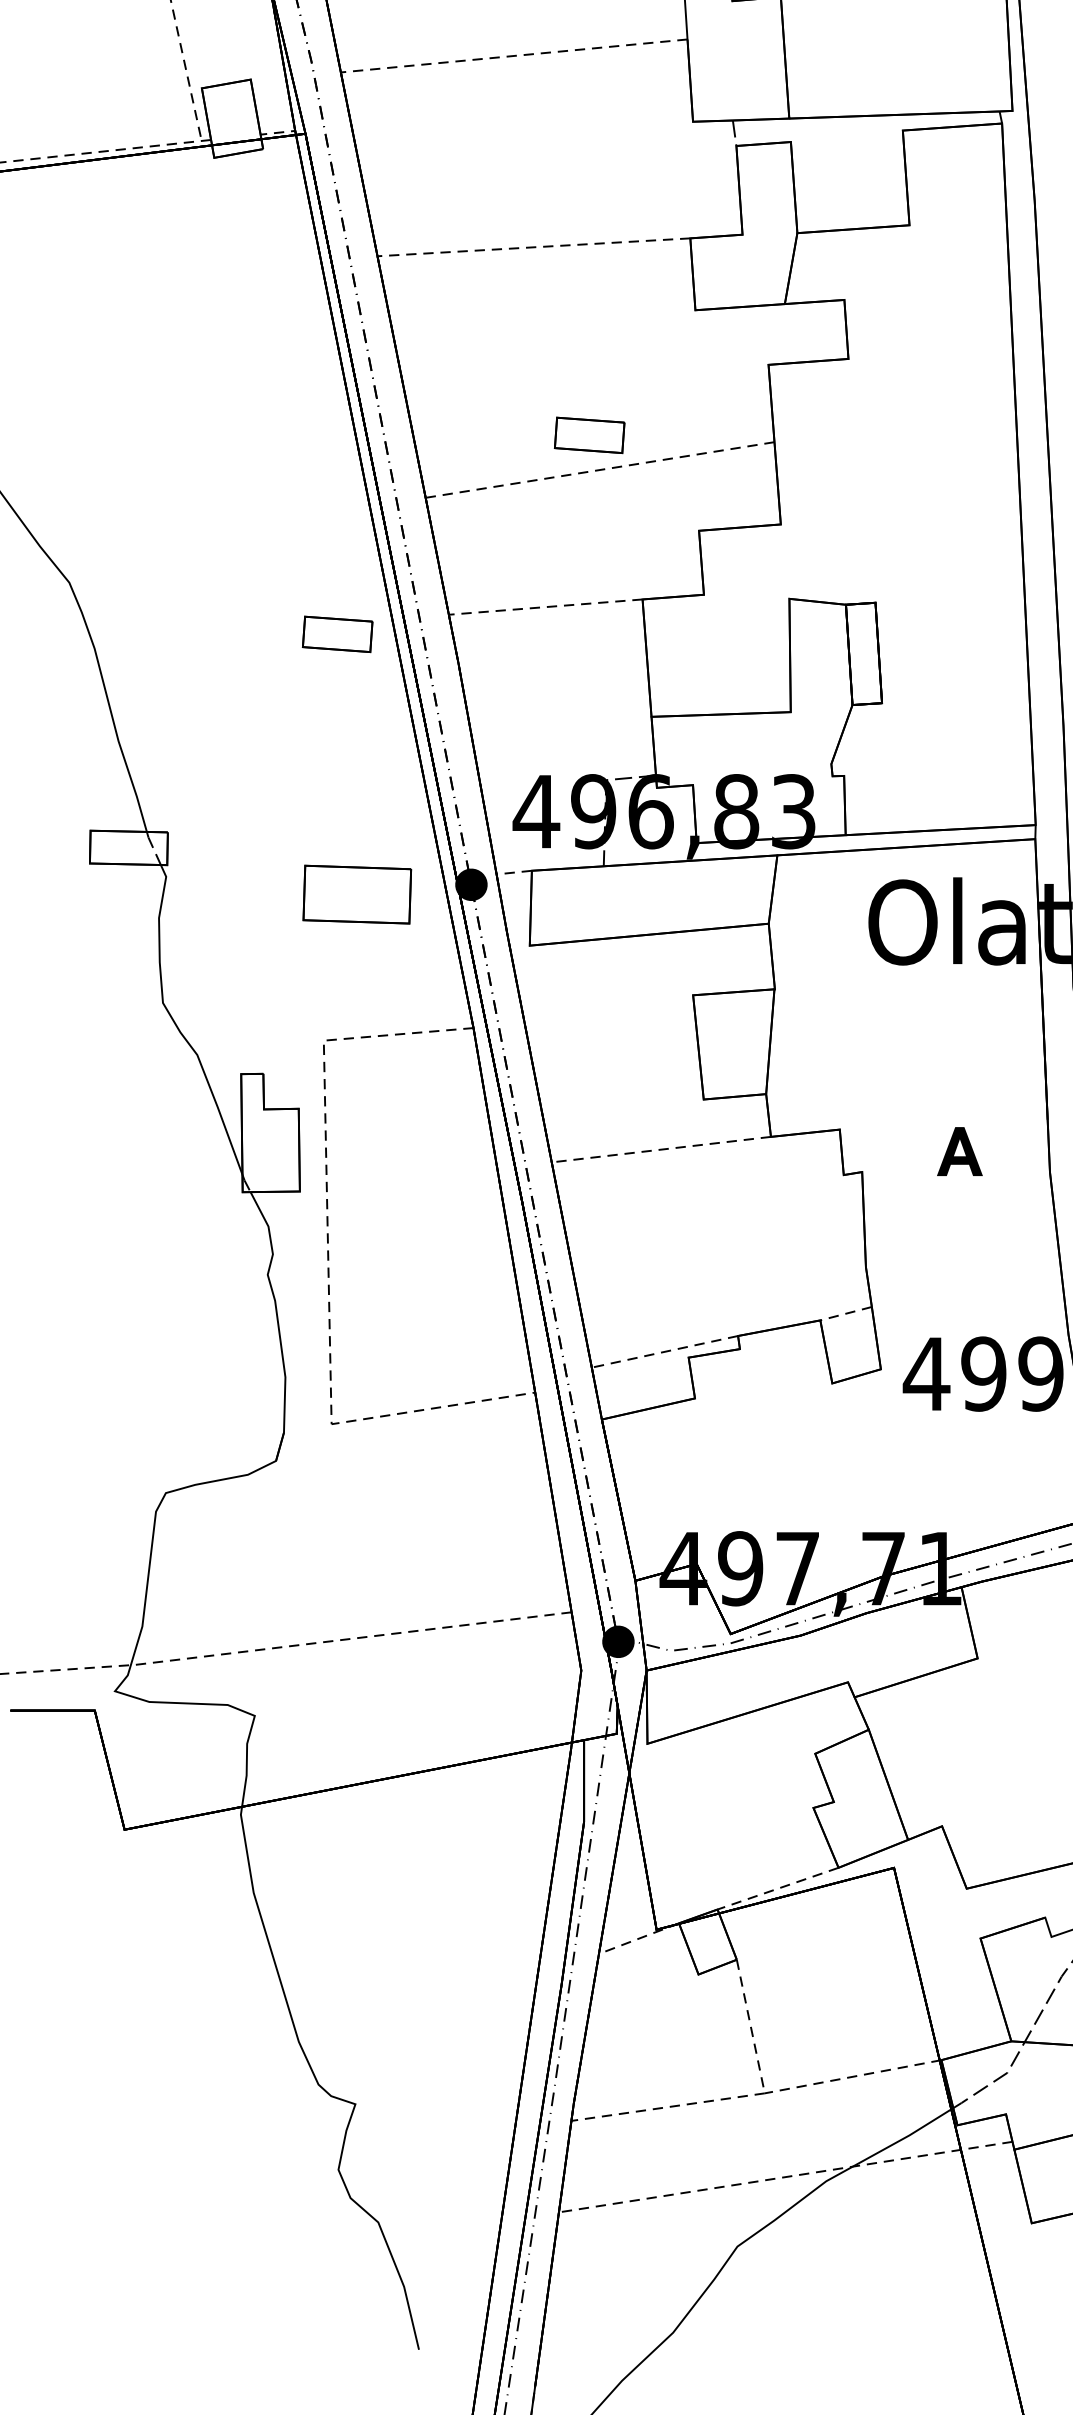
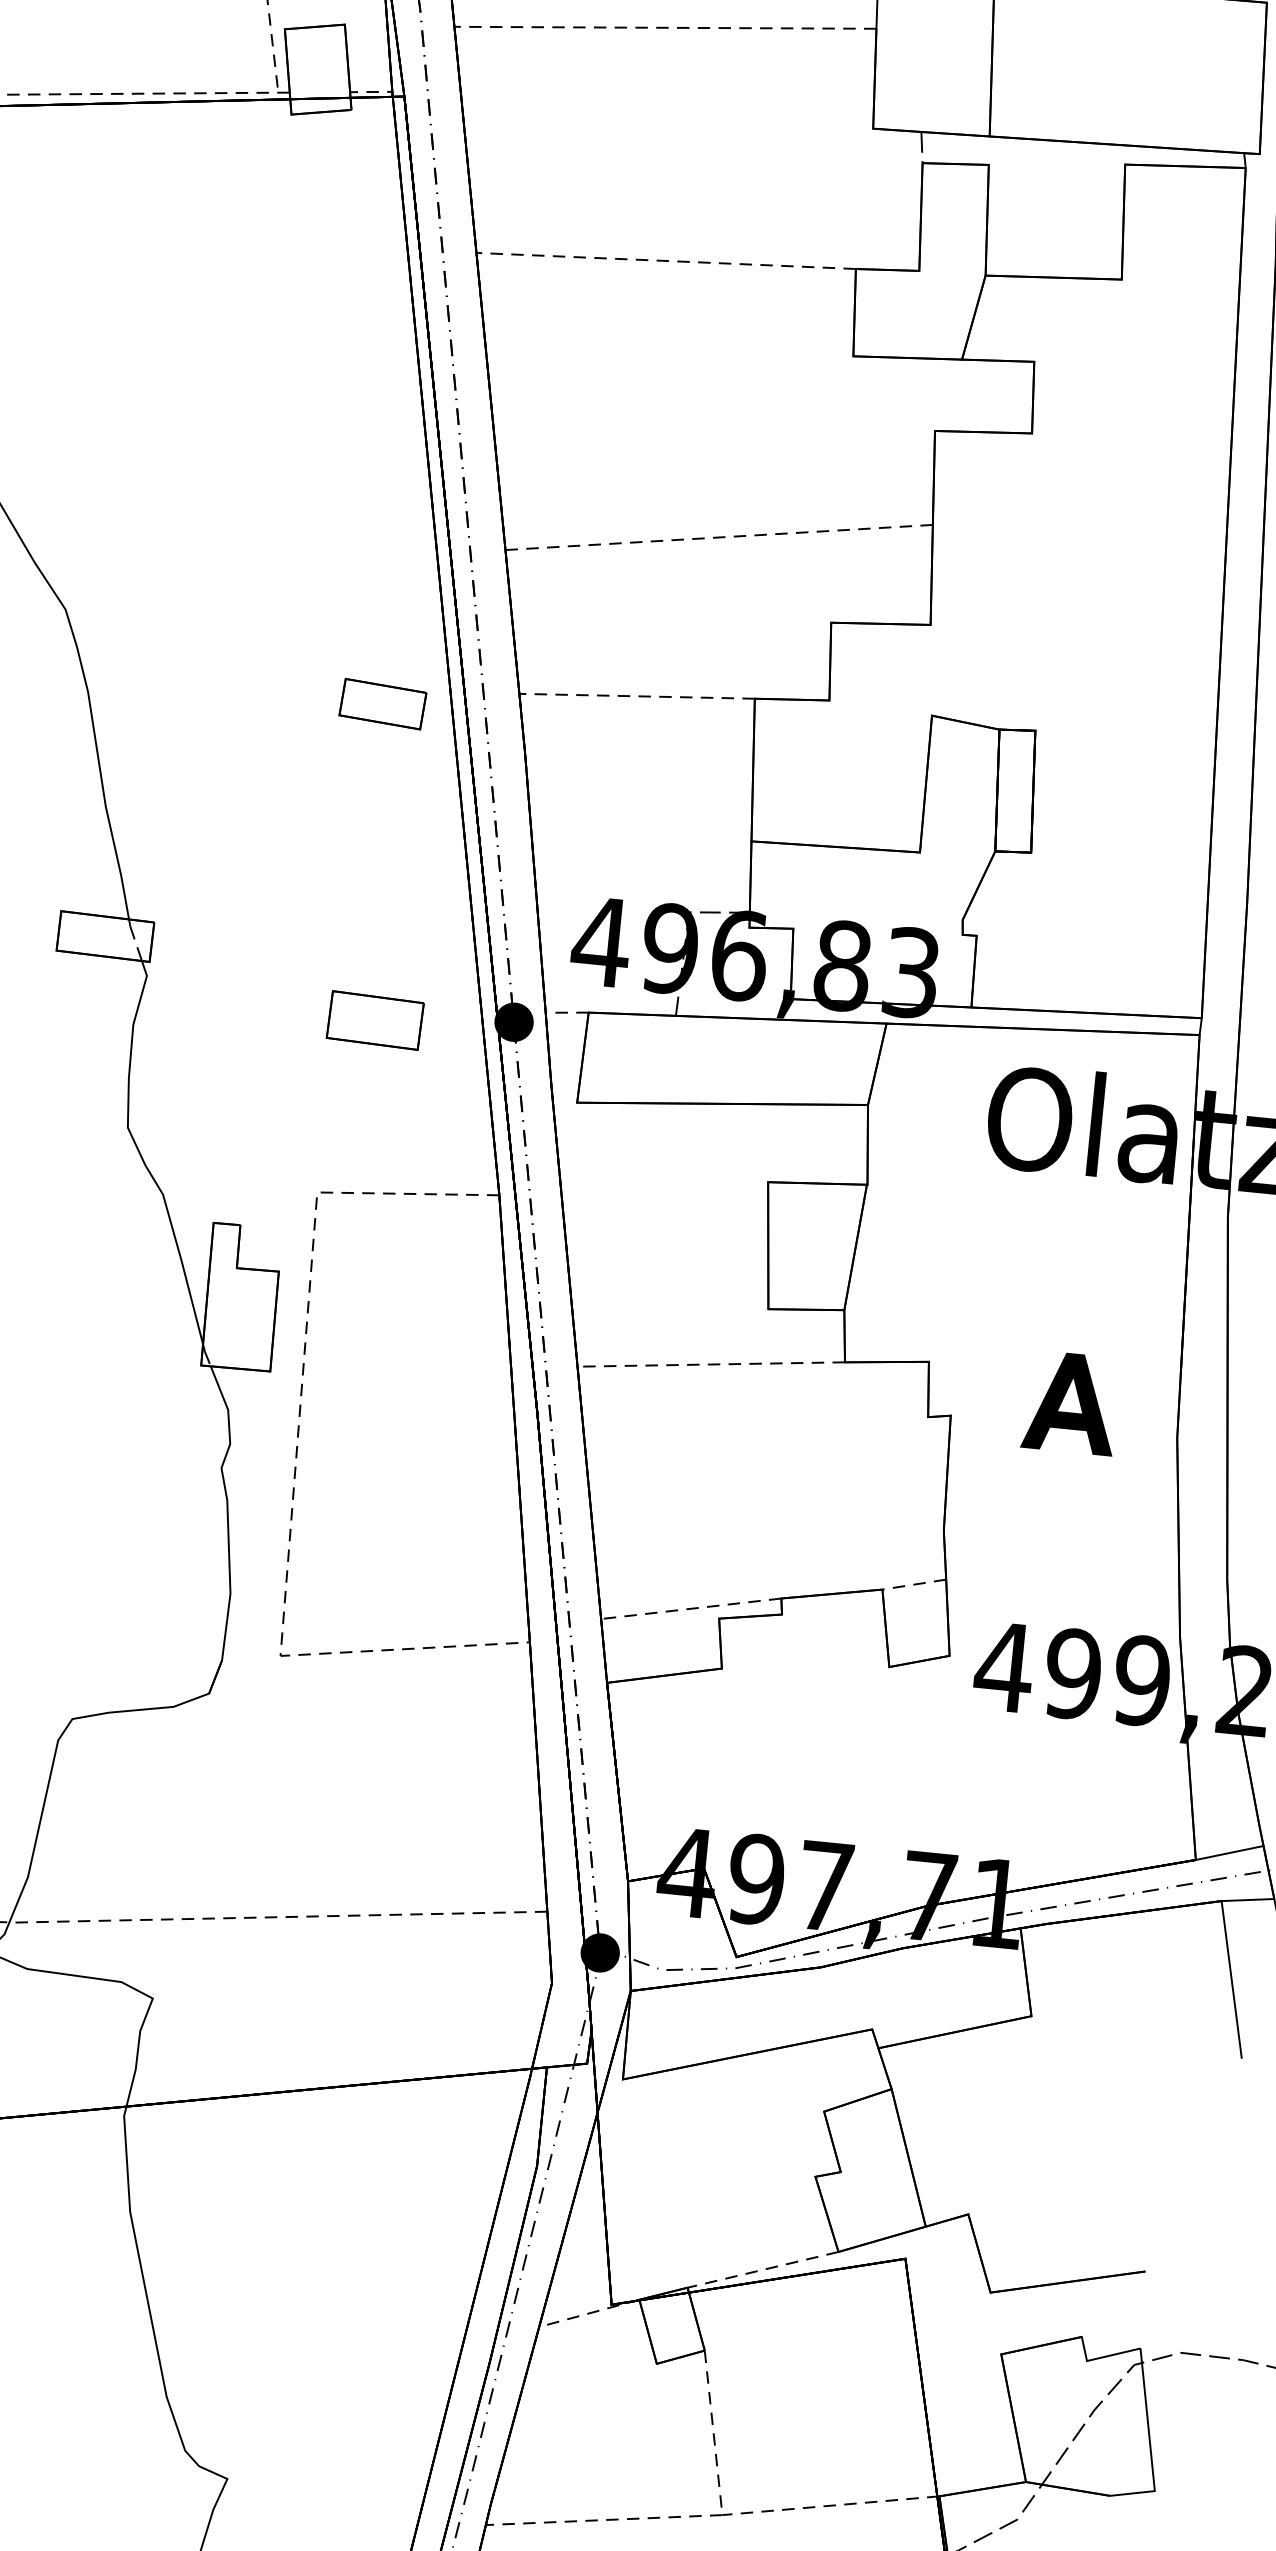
part: (589, 435) -> (710, 494), removed
part: (357, 894) -> (375, 1020), size x0.71
part: (959, 1151) -> (1070, 1402), size x1.67

